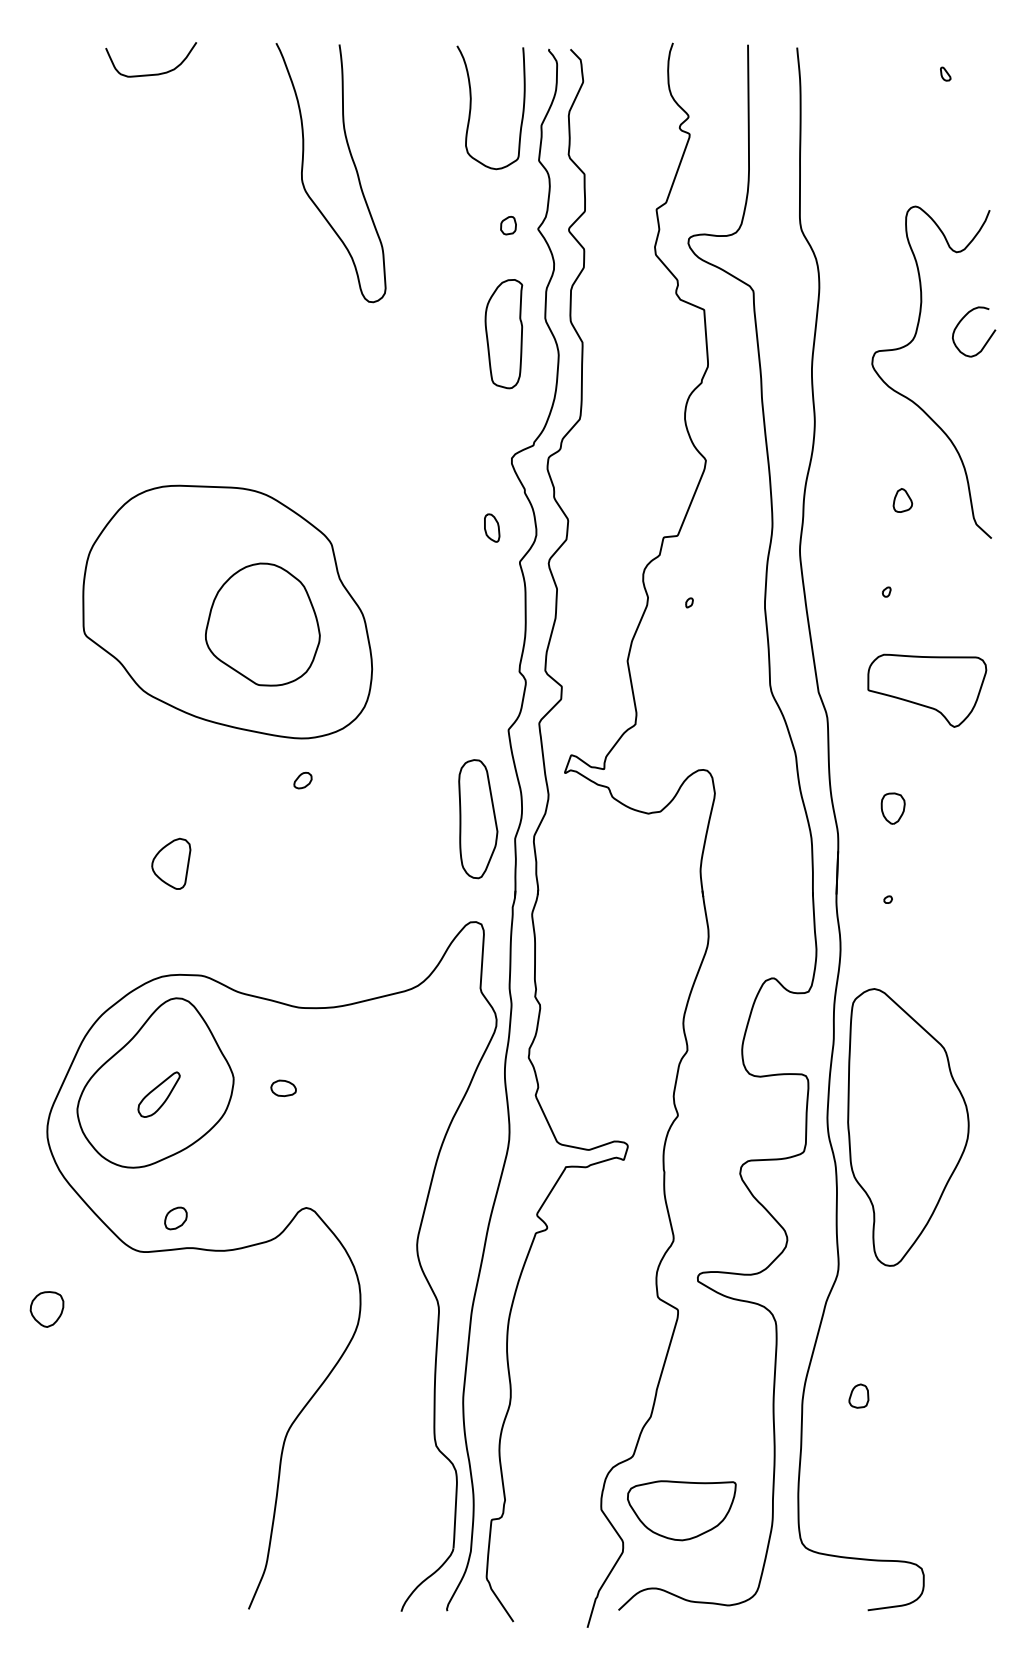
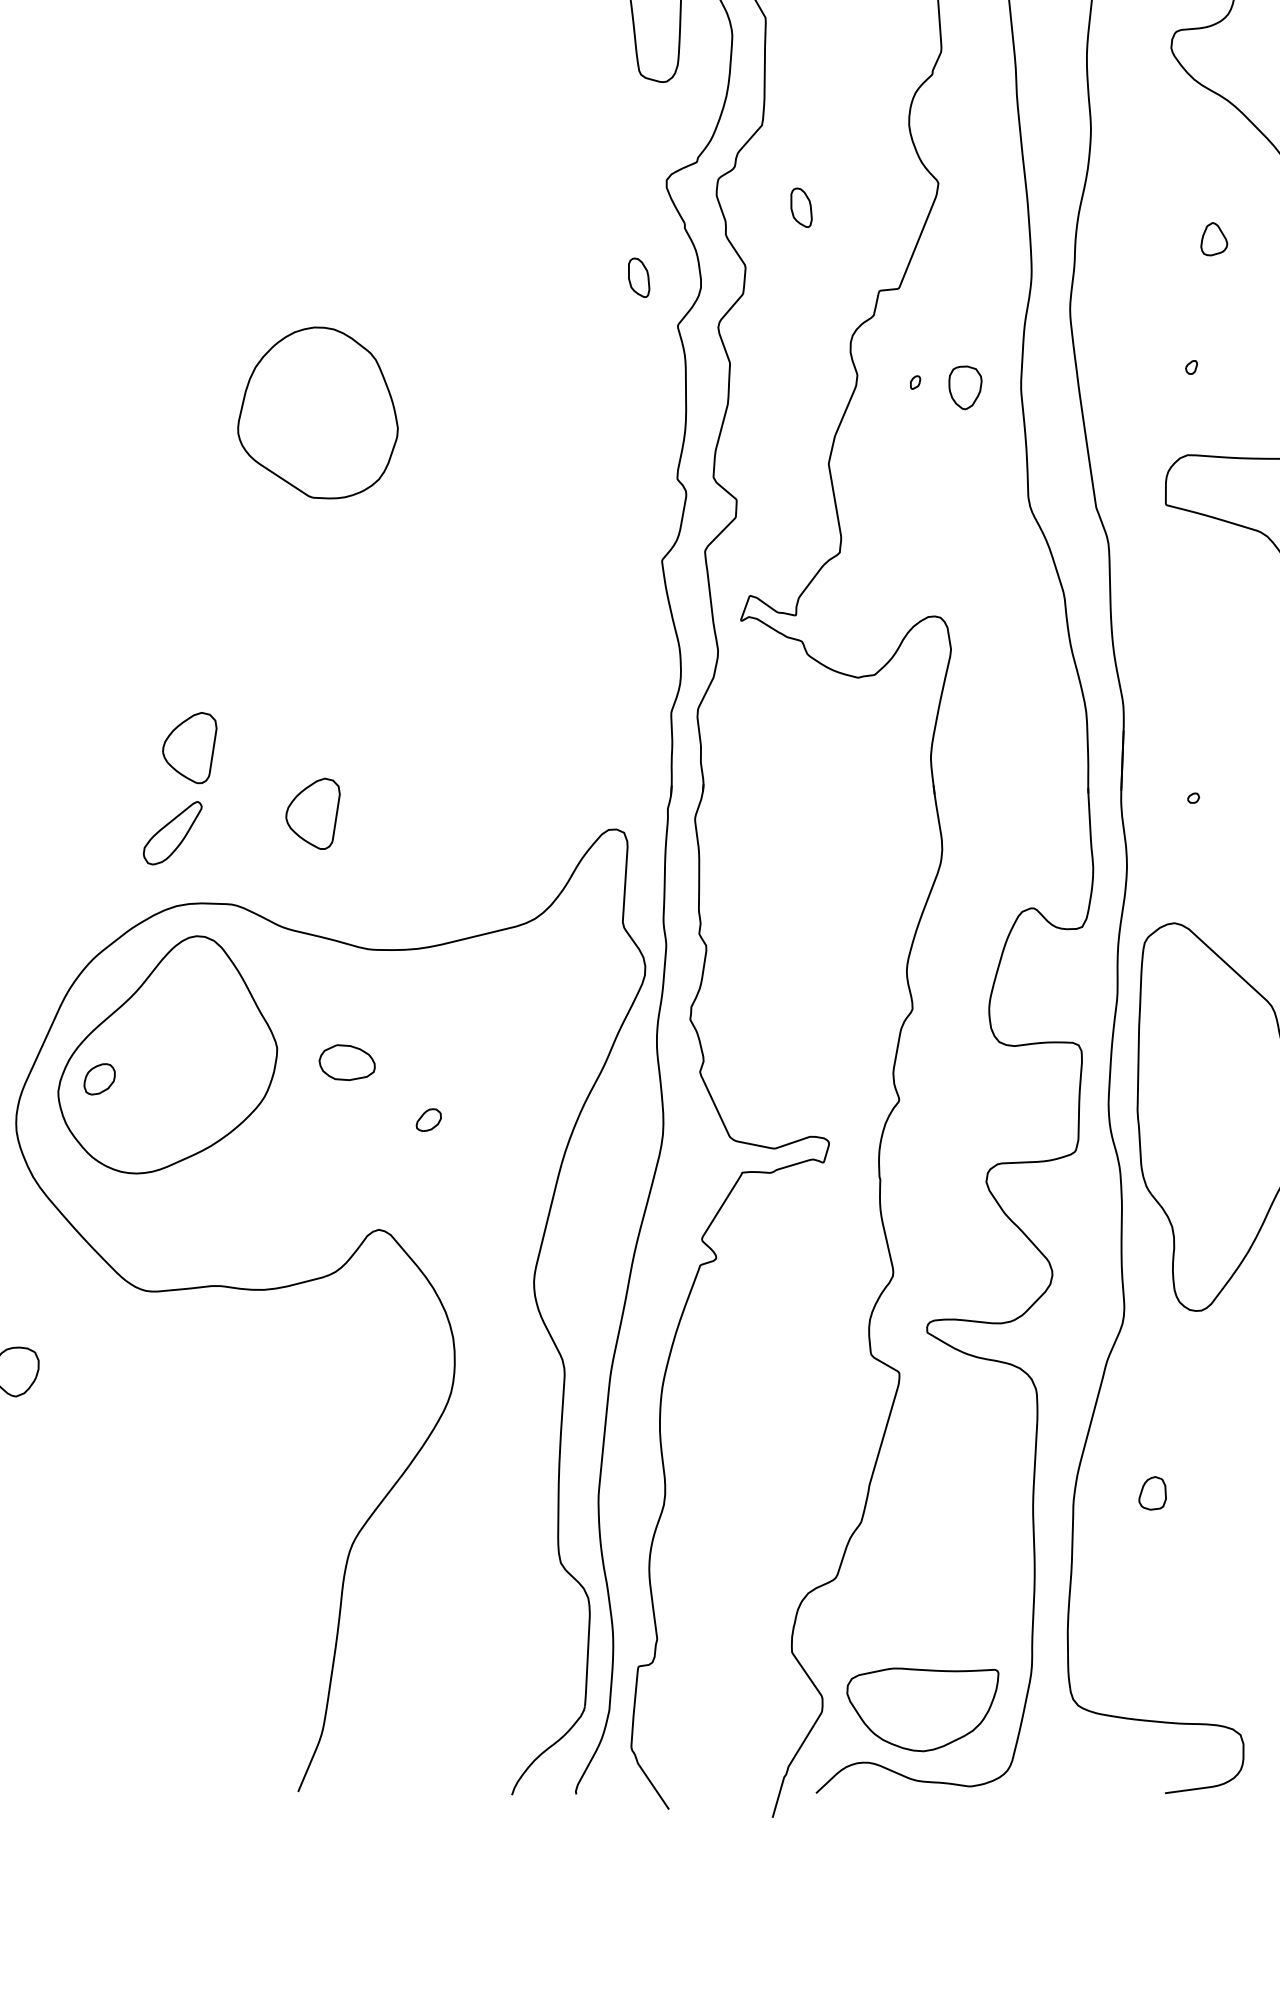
part: (608, 477) -> (802, 206), added
part: (227, 611) -> (268, 394), removed
part: (302, 780) -> (428, 1119), moved
part: (892, 808) -> (964, 387), moved
part: (478, 819) -> (619, 685), removed
part: (259, 910) -> (313, 813), added
part: (283, 1087) -> (346, 1061), size x1.6
part: (158, 1094) -> (171, 832), moved
part: (175, 1218) -> (99, 1079), moved
part: (681, 1510) -> (922, 1709), moved

